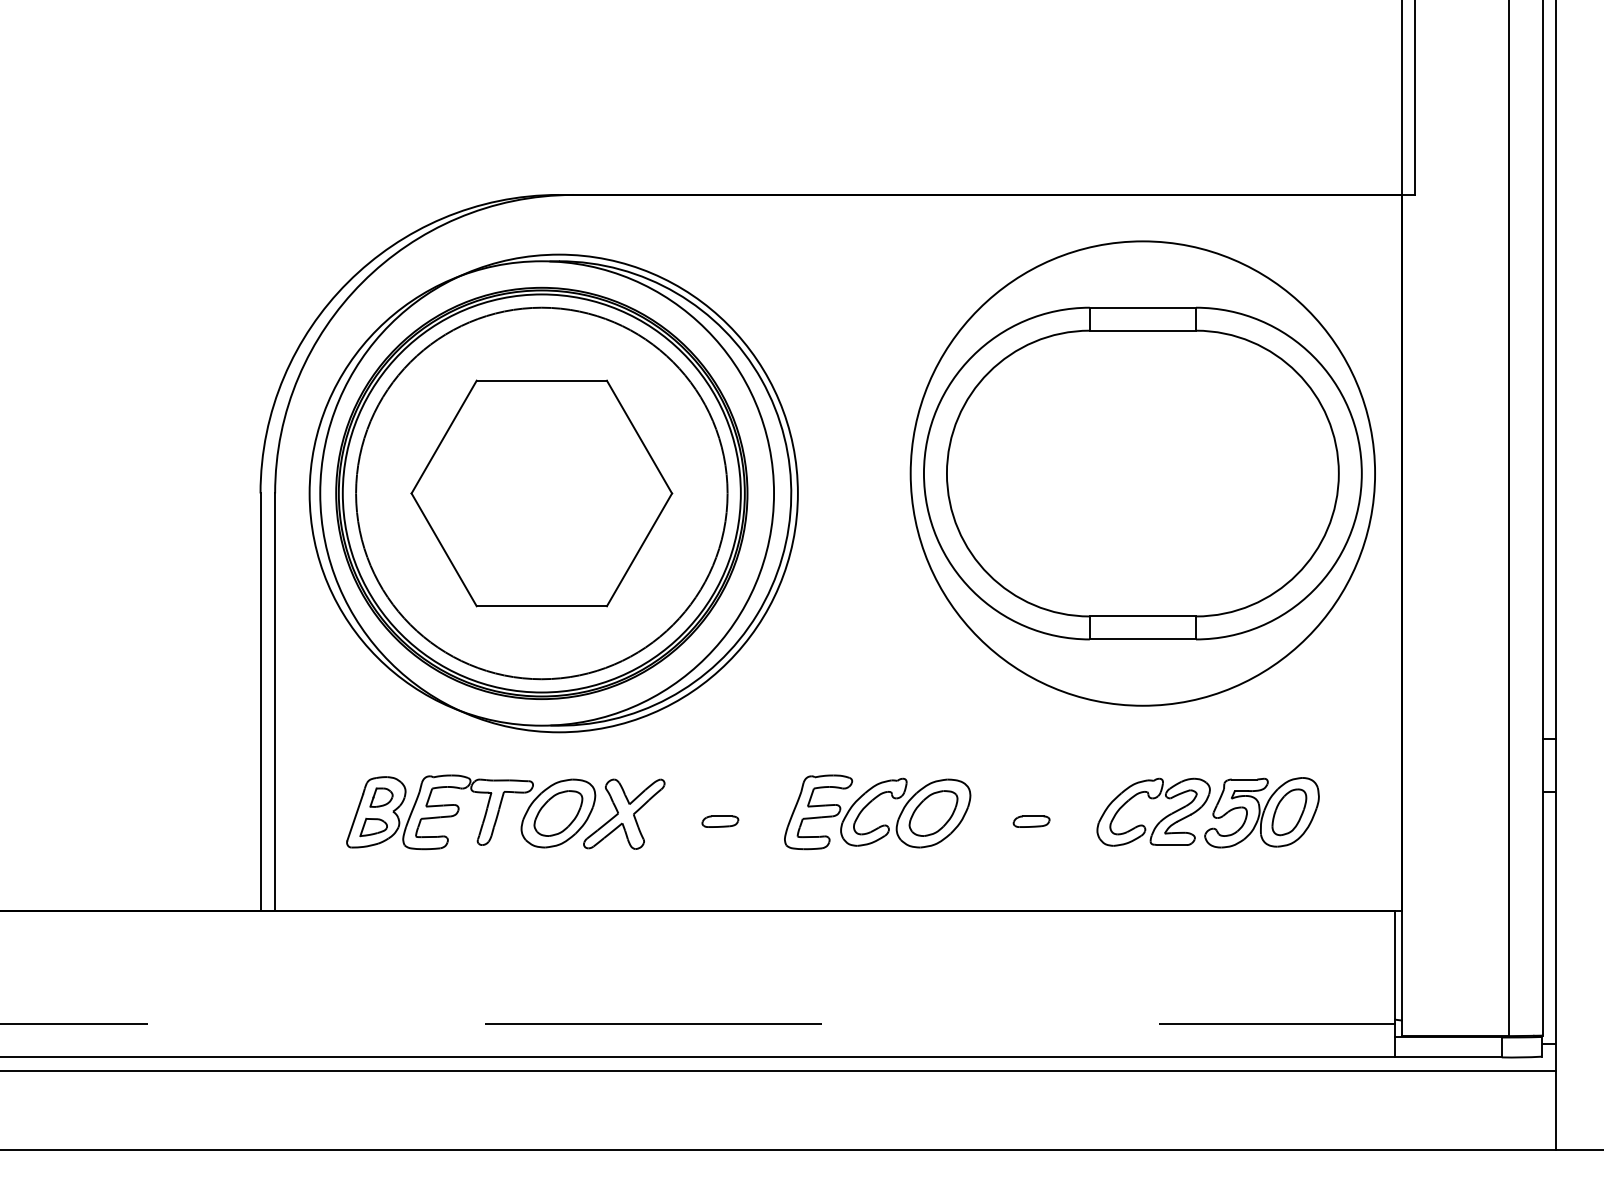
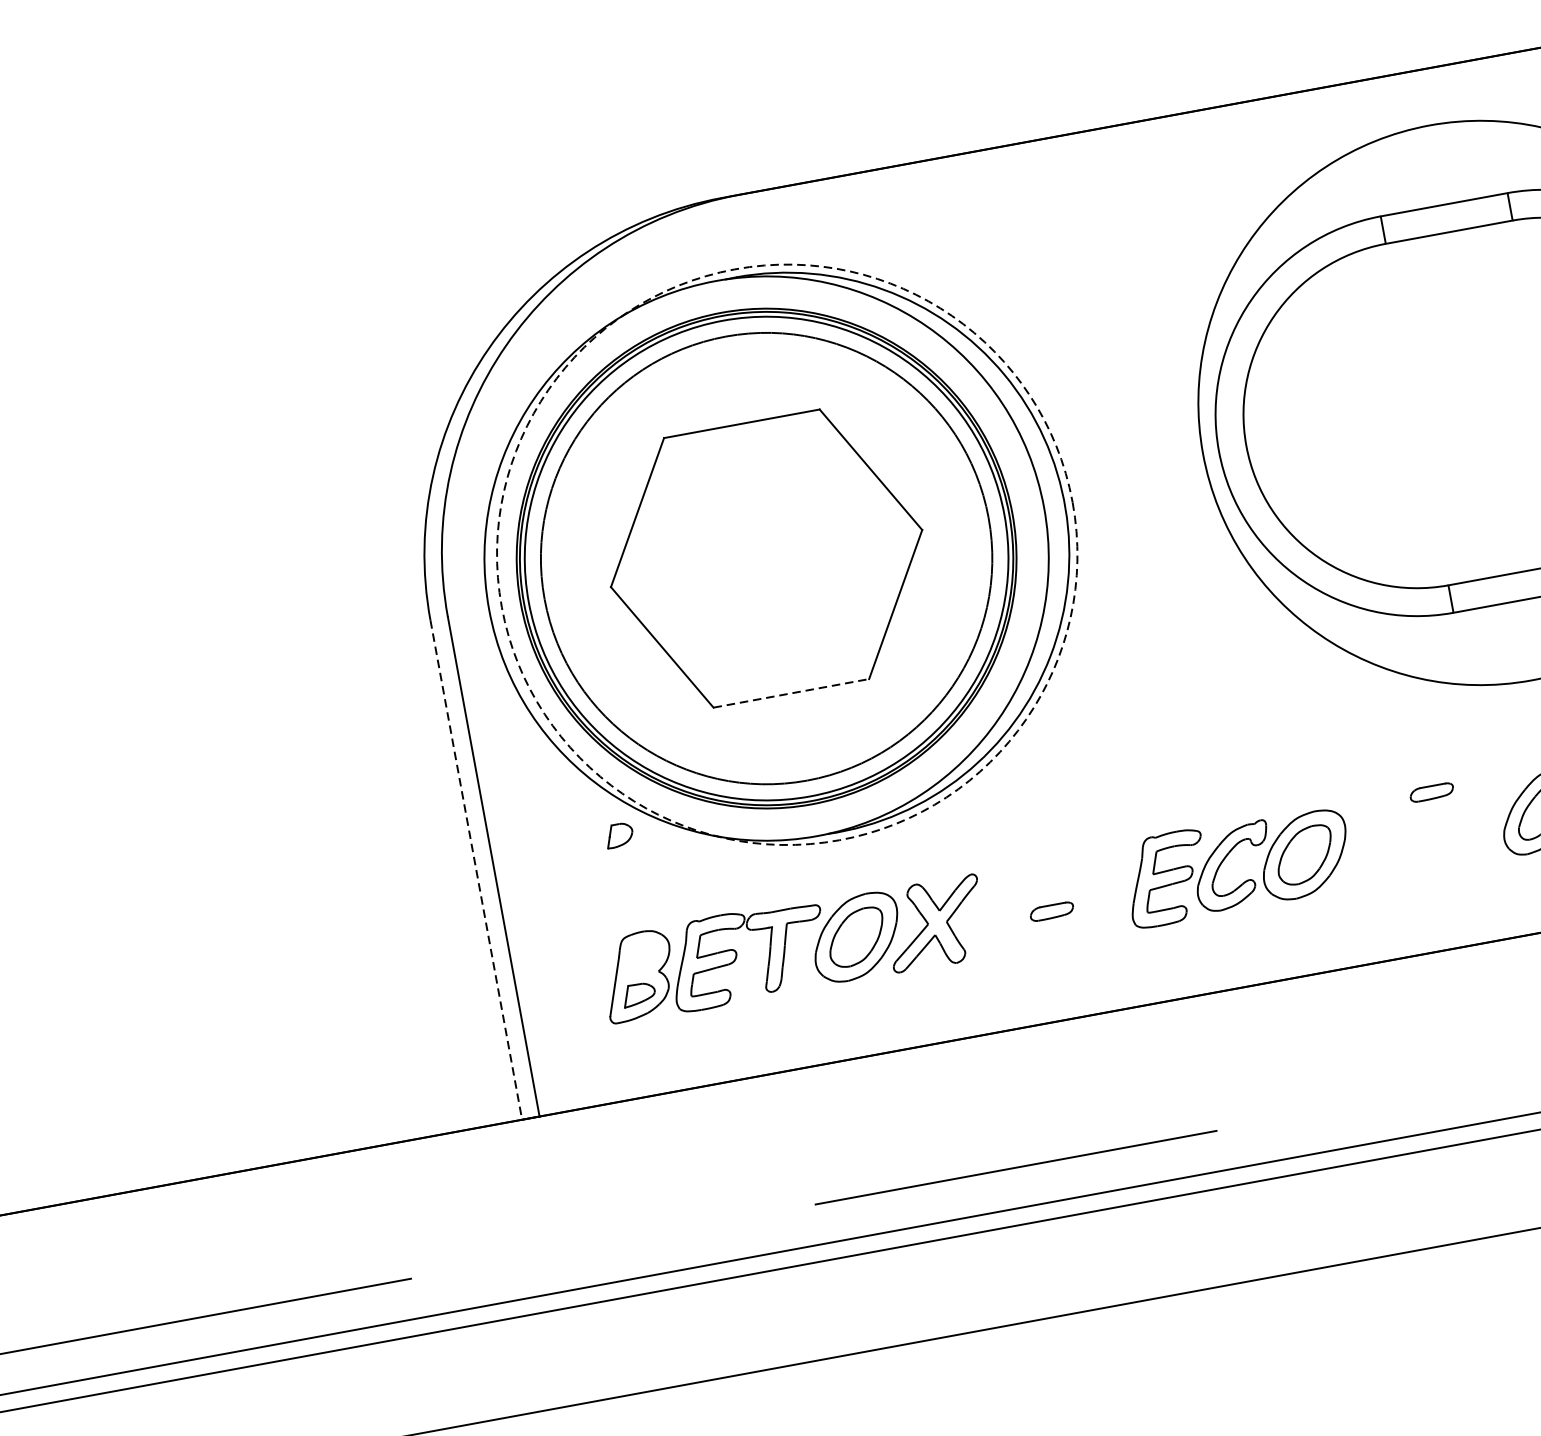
circle: (558, 493) -> (786, 554), solid -> dashed
line: (542, 606) -> (792, 693), solid -> dashed
line: (260, 702) -> (476, 870), solid -> dashed
part: (381, 797) -> (619, 835), moved
part: (1031, 821) -> (1431, 792), moved

